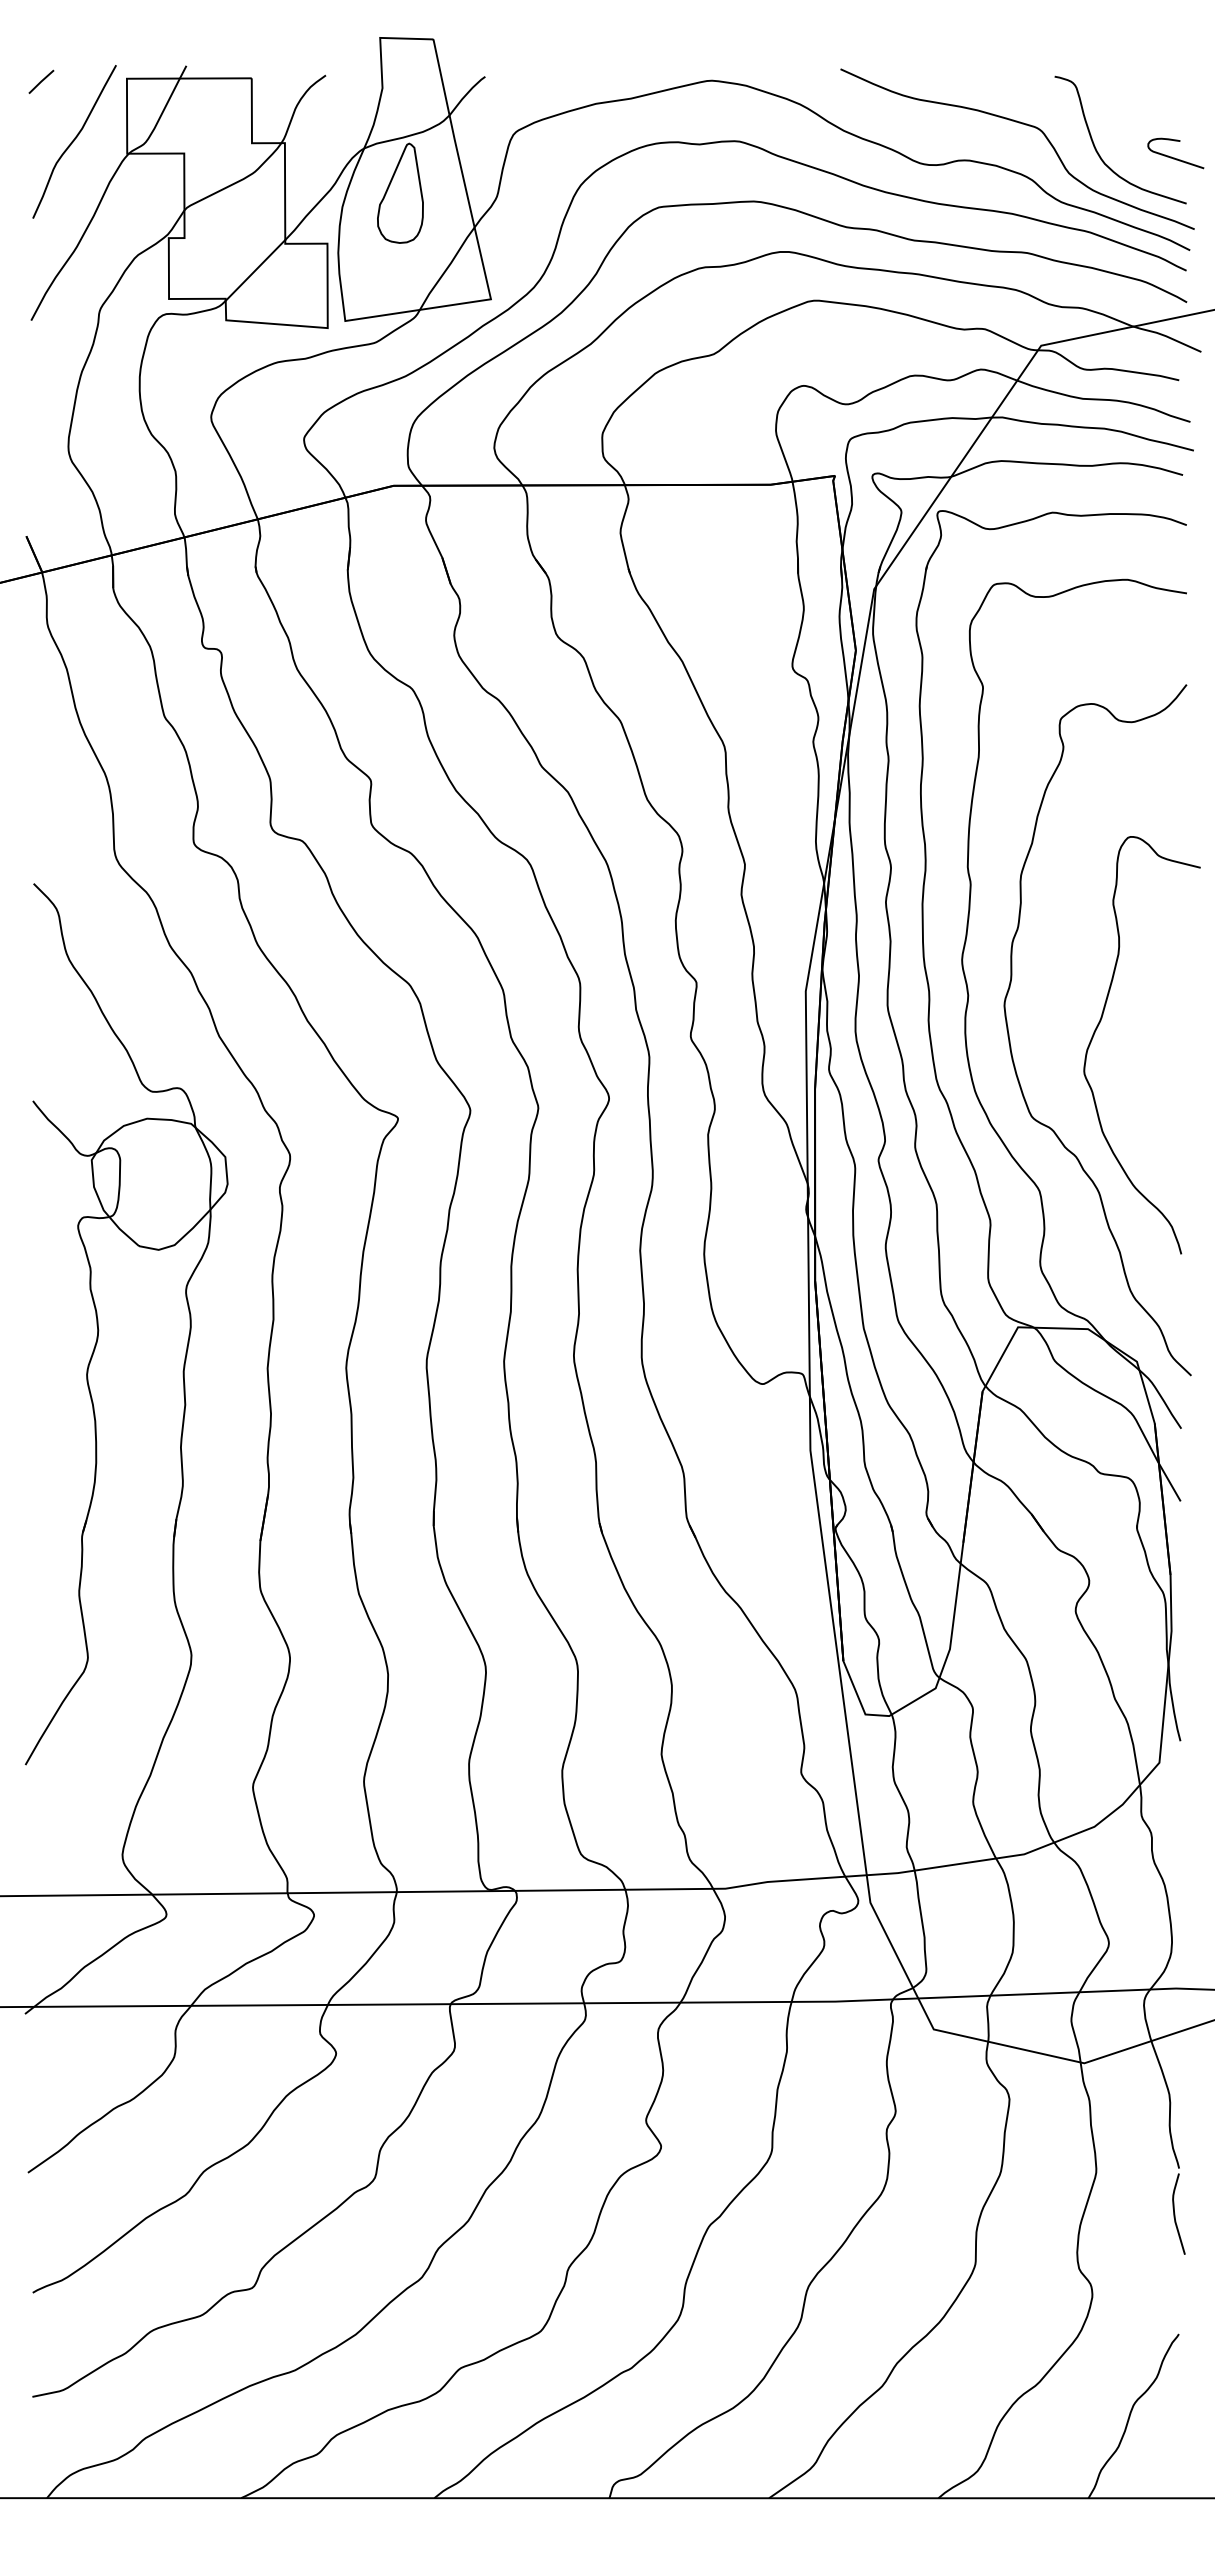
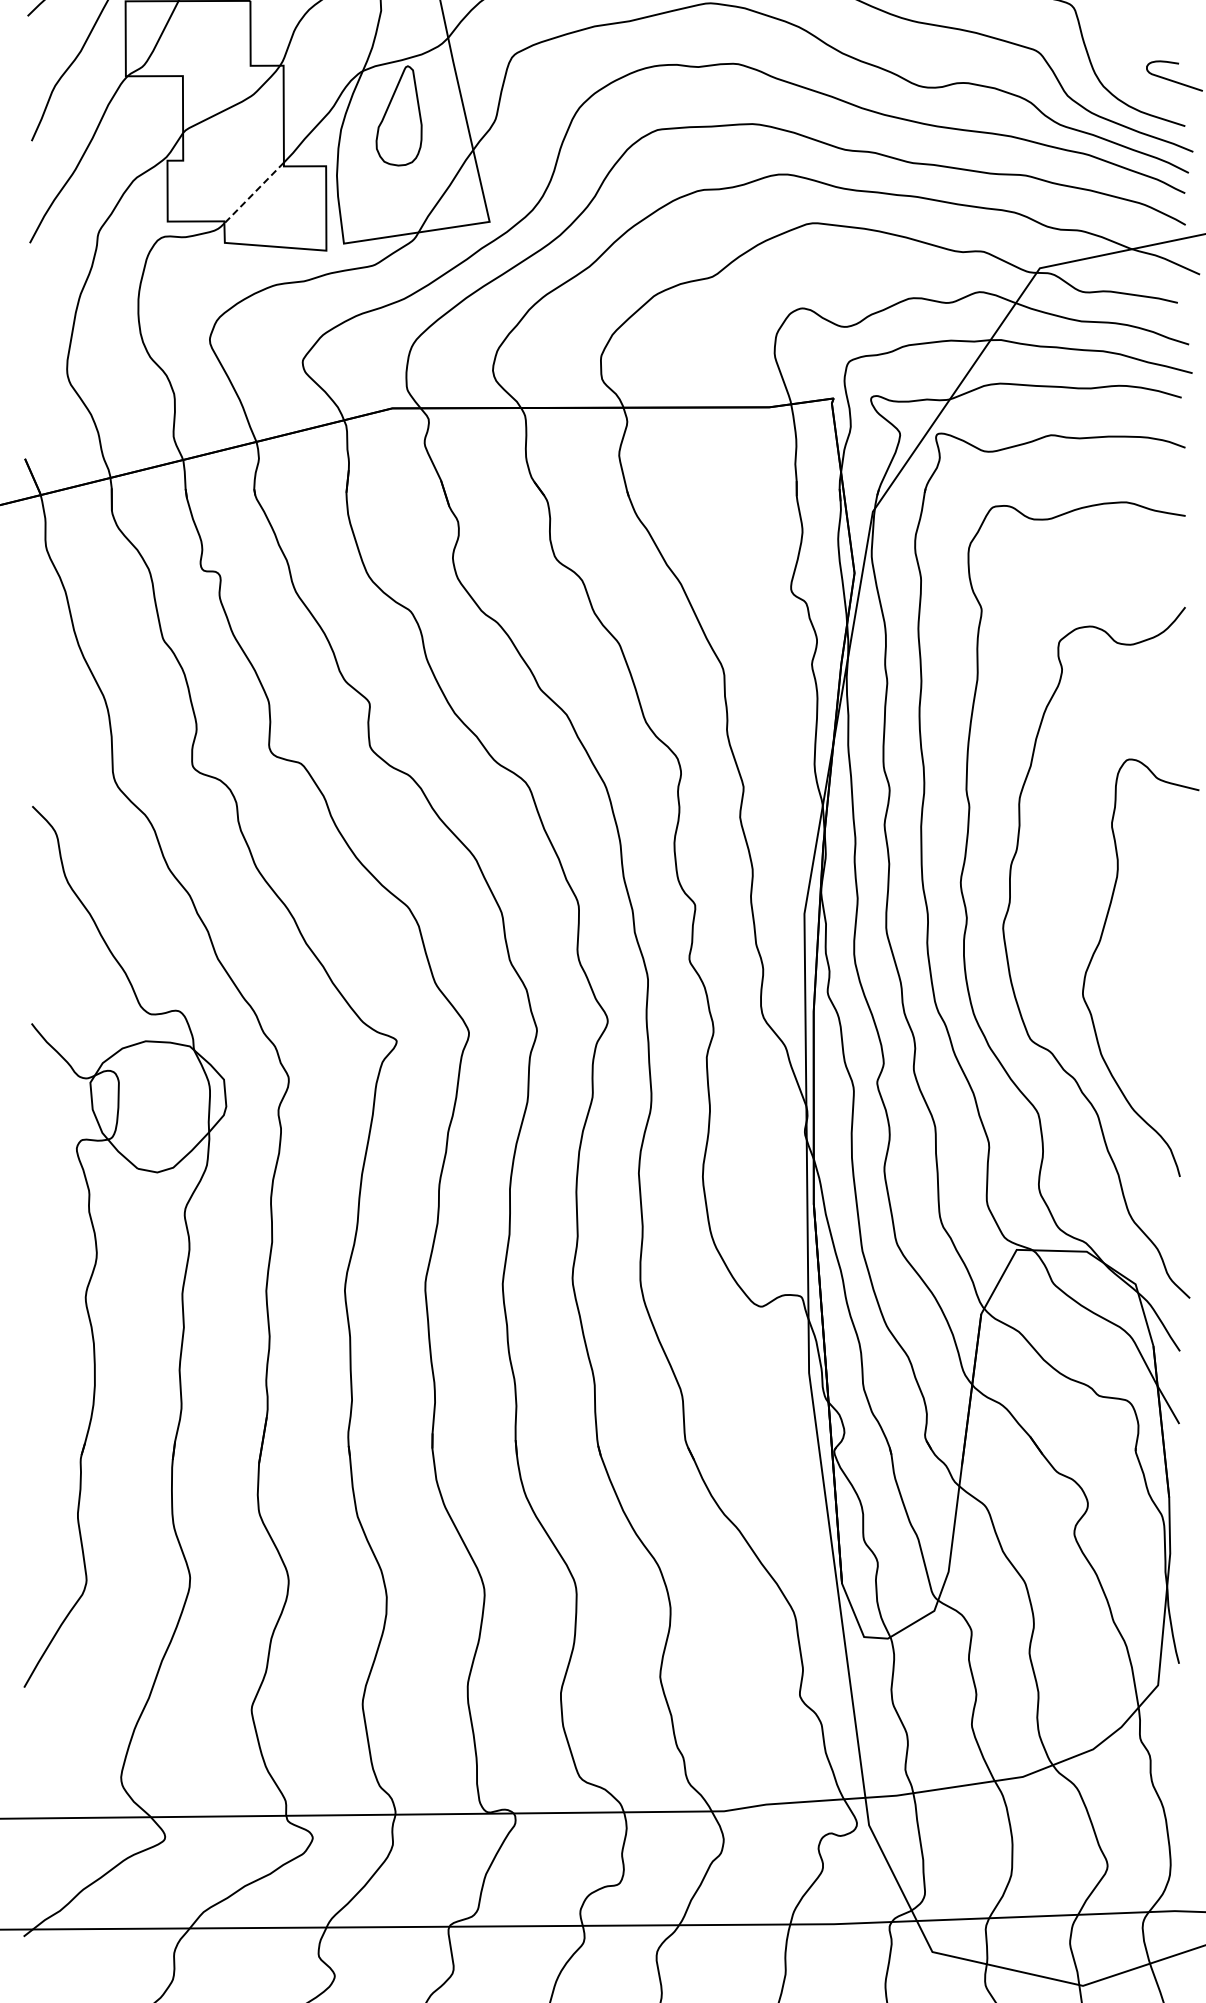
line: (255, 270) -> (254, 193), solid -> dashed

